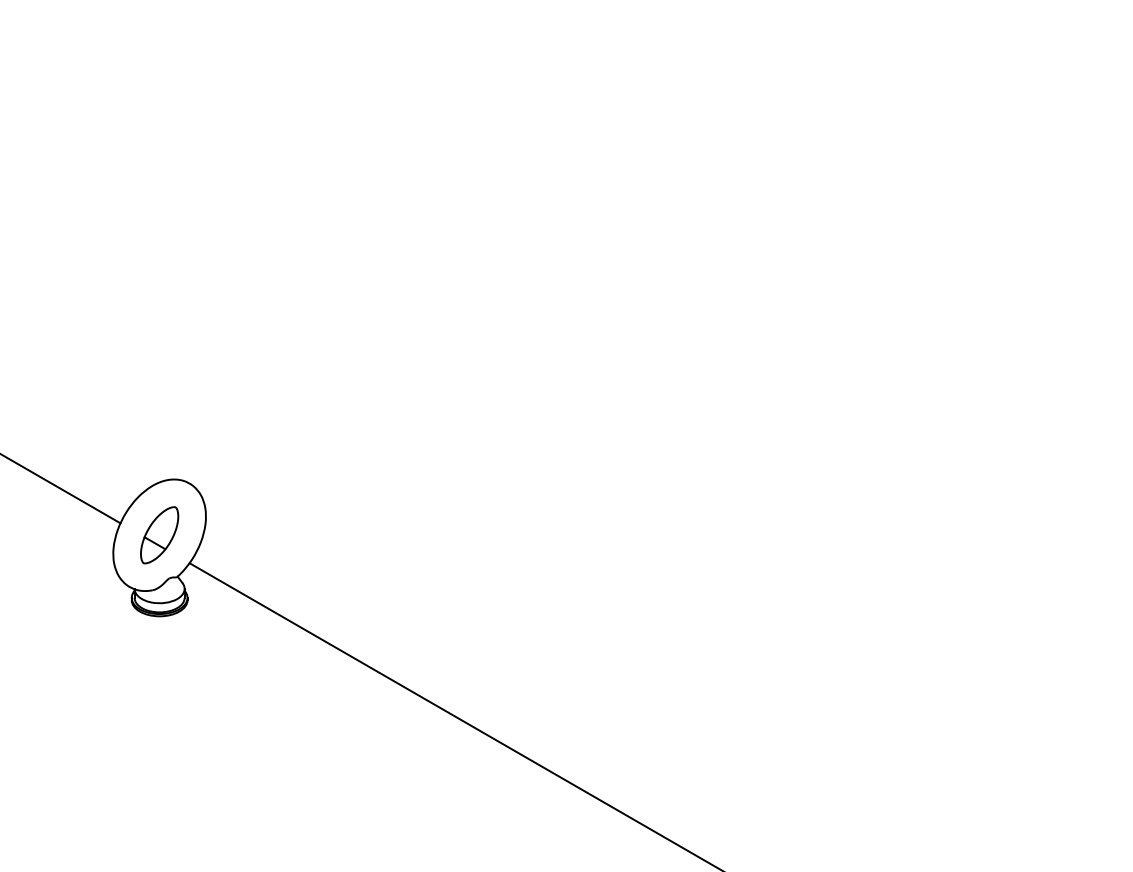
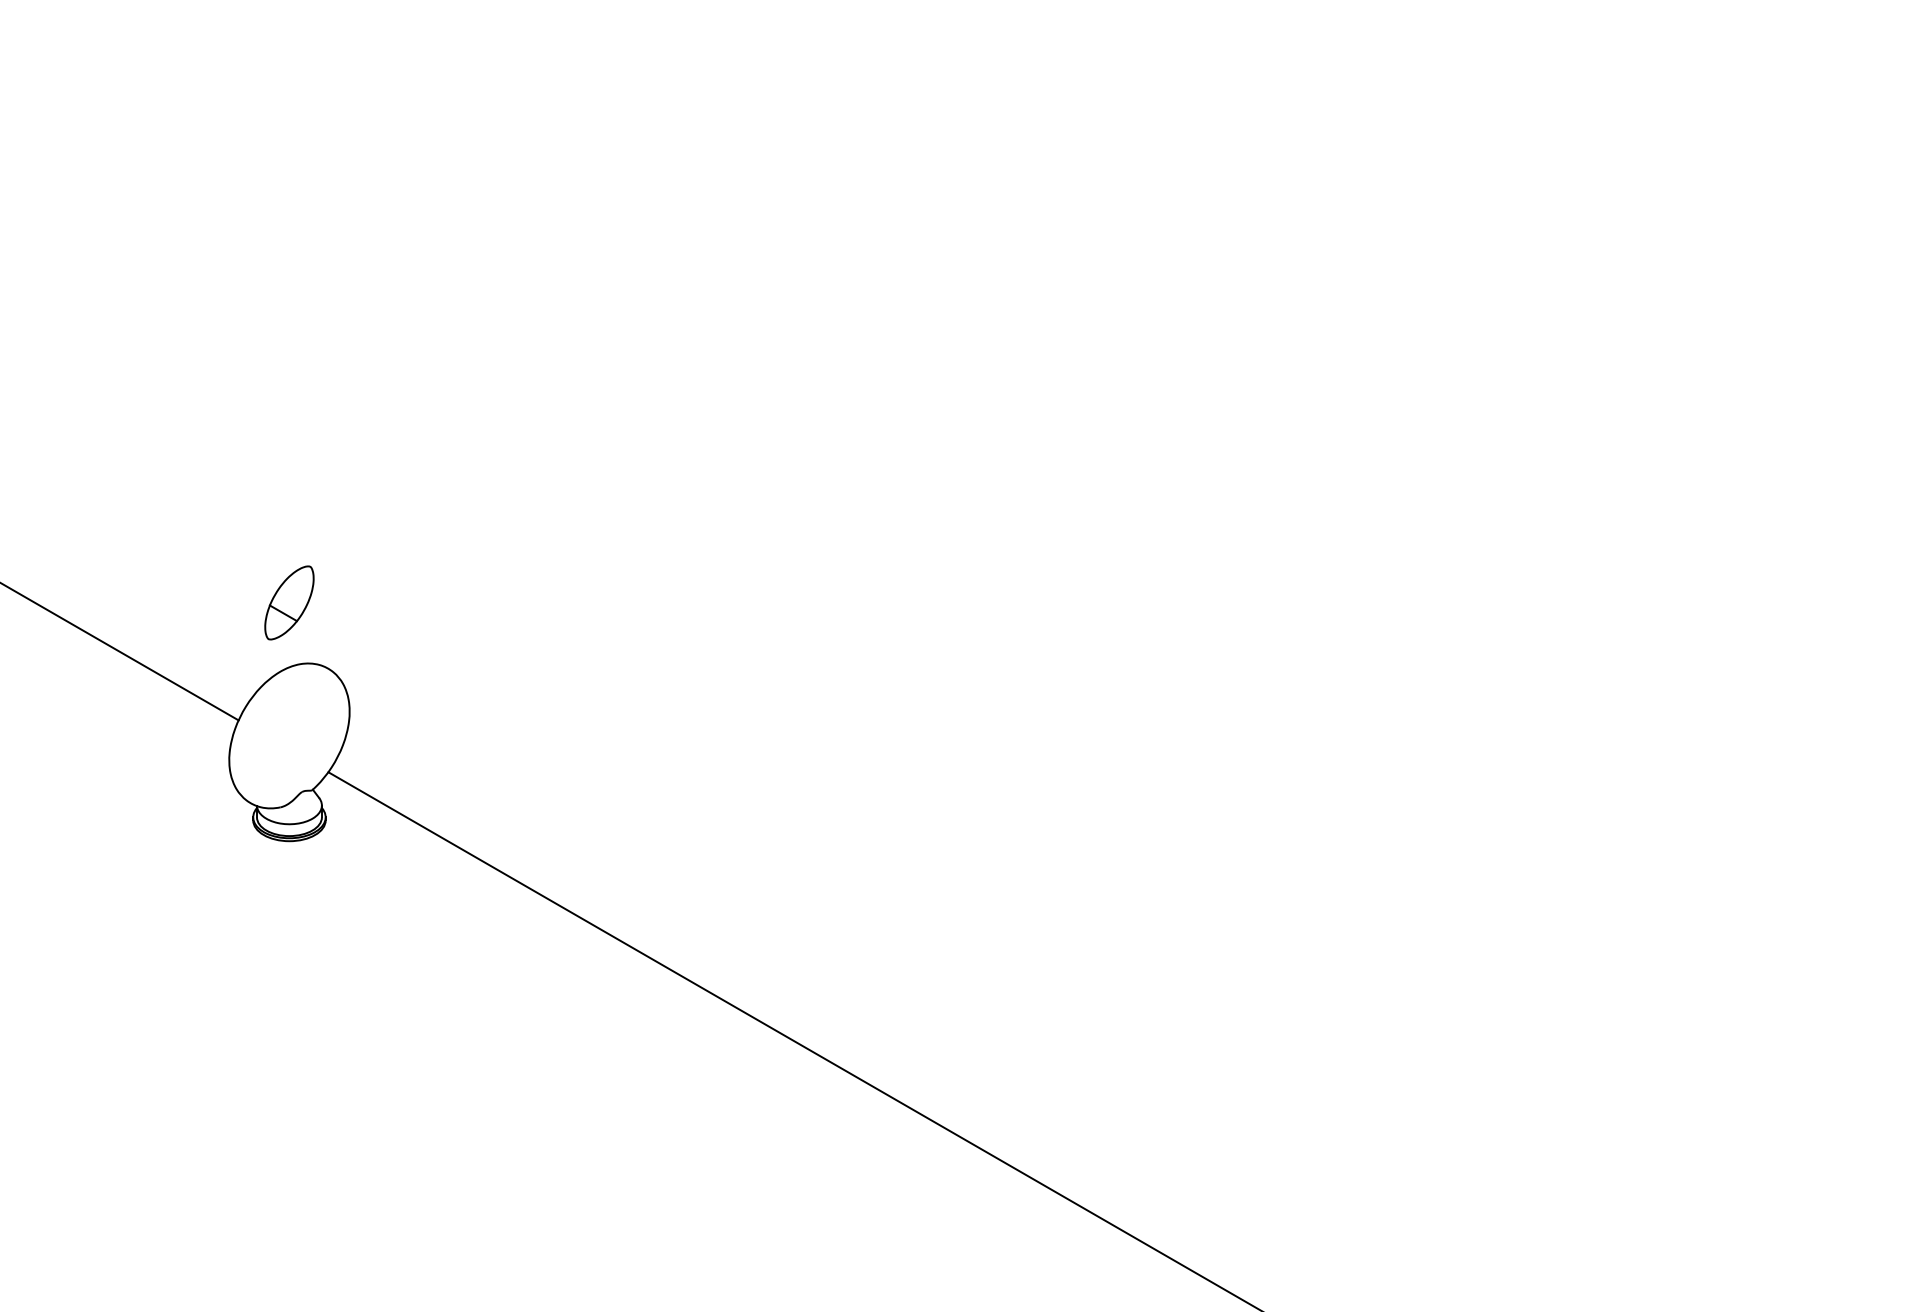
part: (159, 534) -> (289, 602), moved

